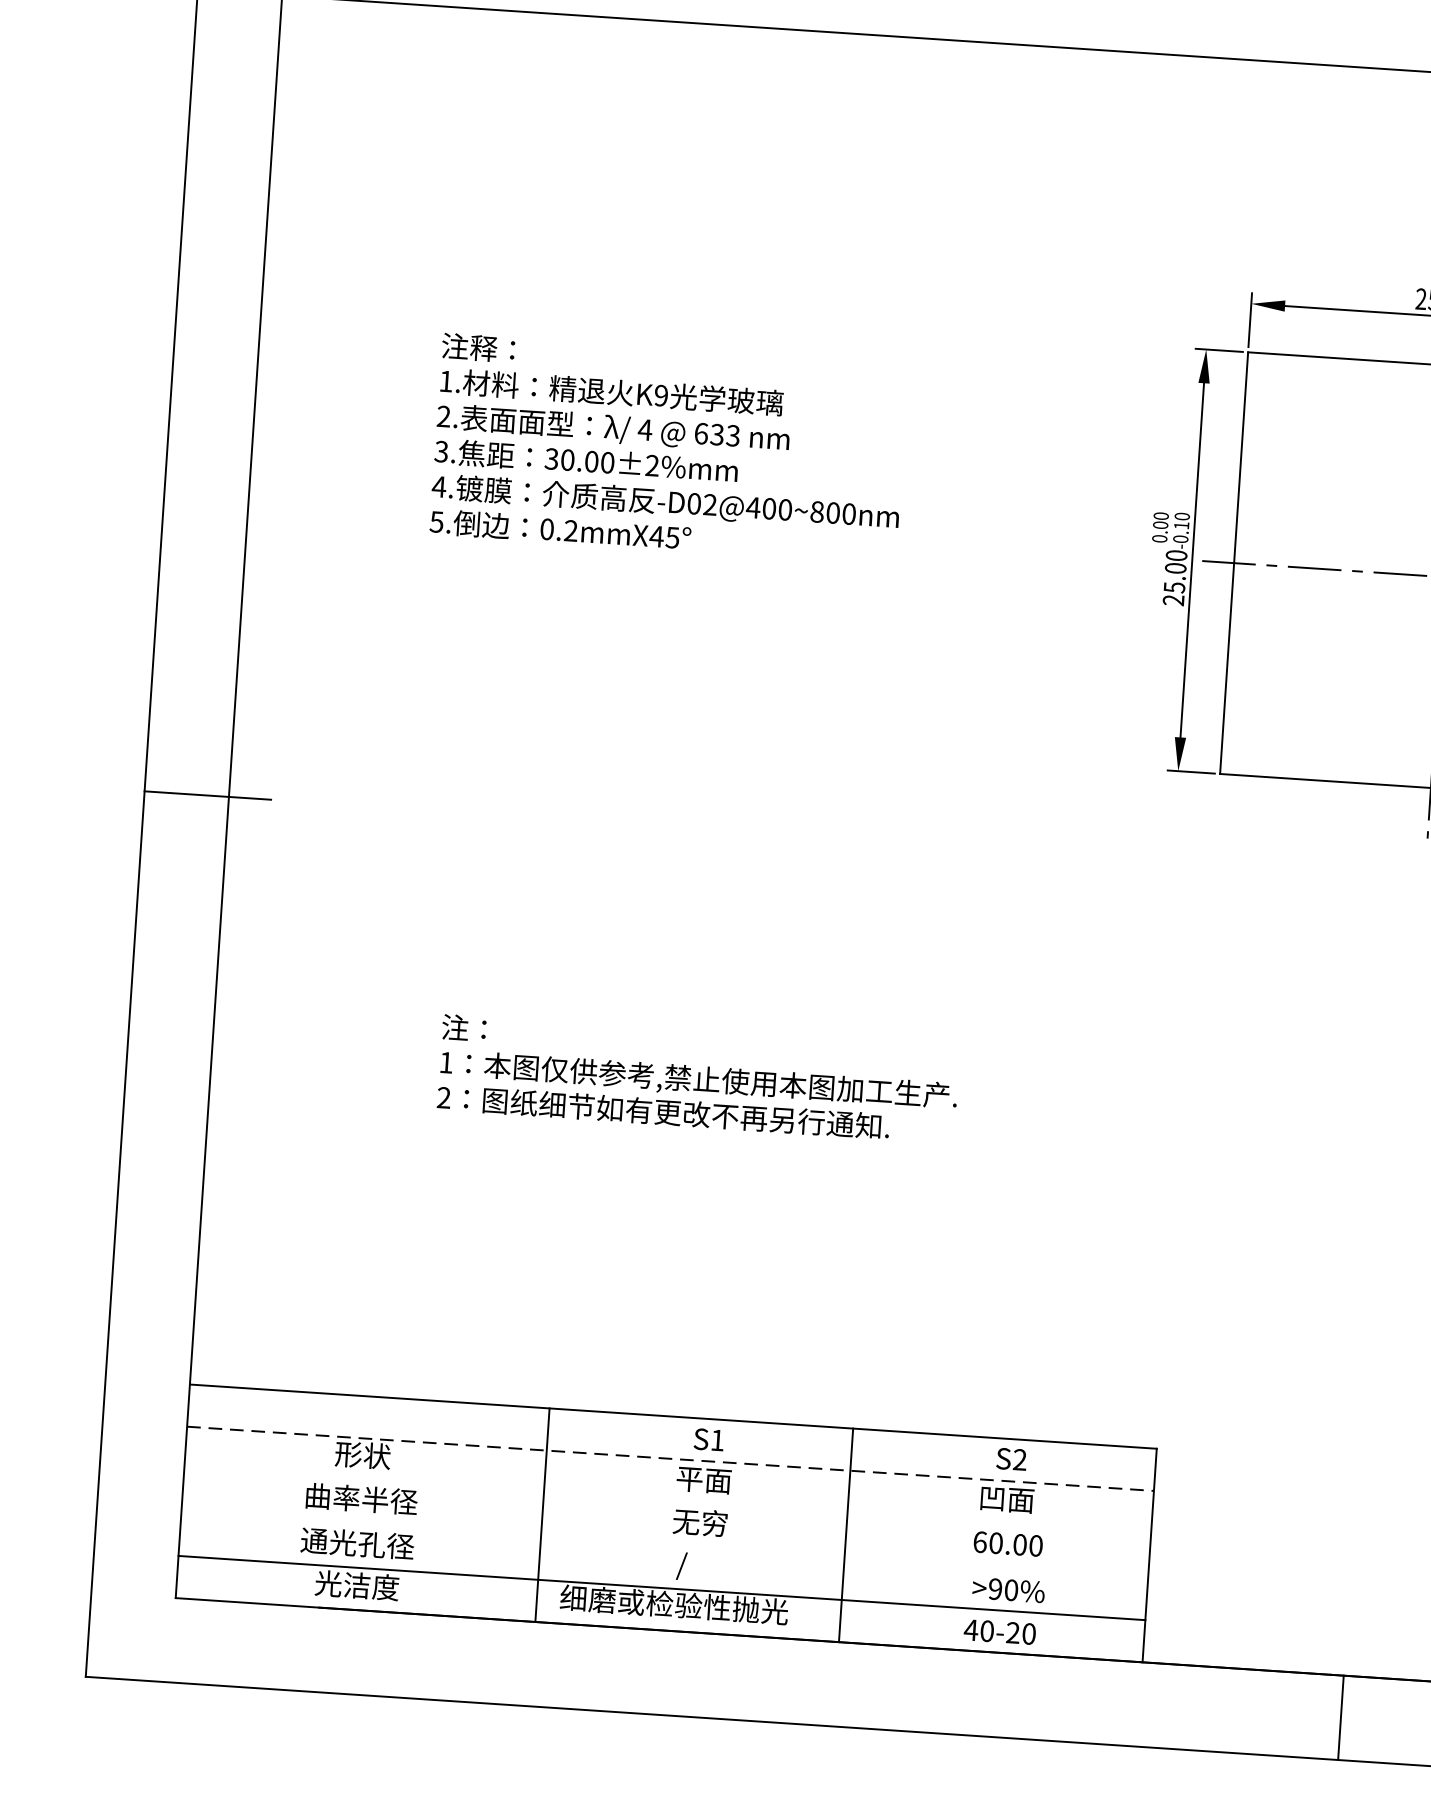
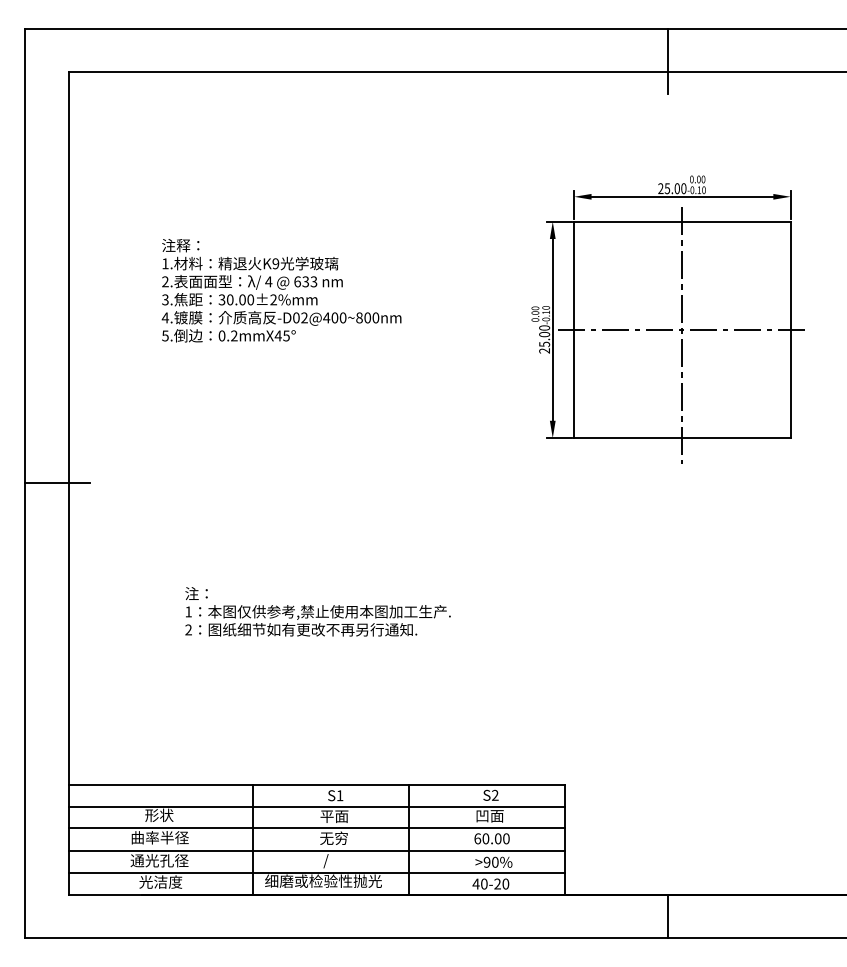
line: (672, 1458) -> (317, 806), dashed -> solid
line: (667, 1501) -> (316, 828), added
line: (664, 1546) -> (316, 851), added

